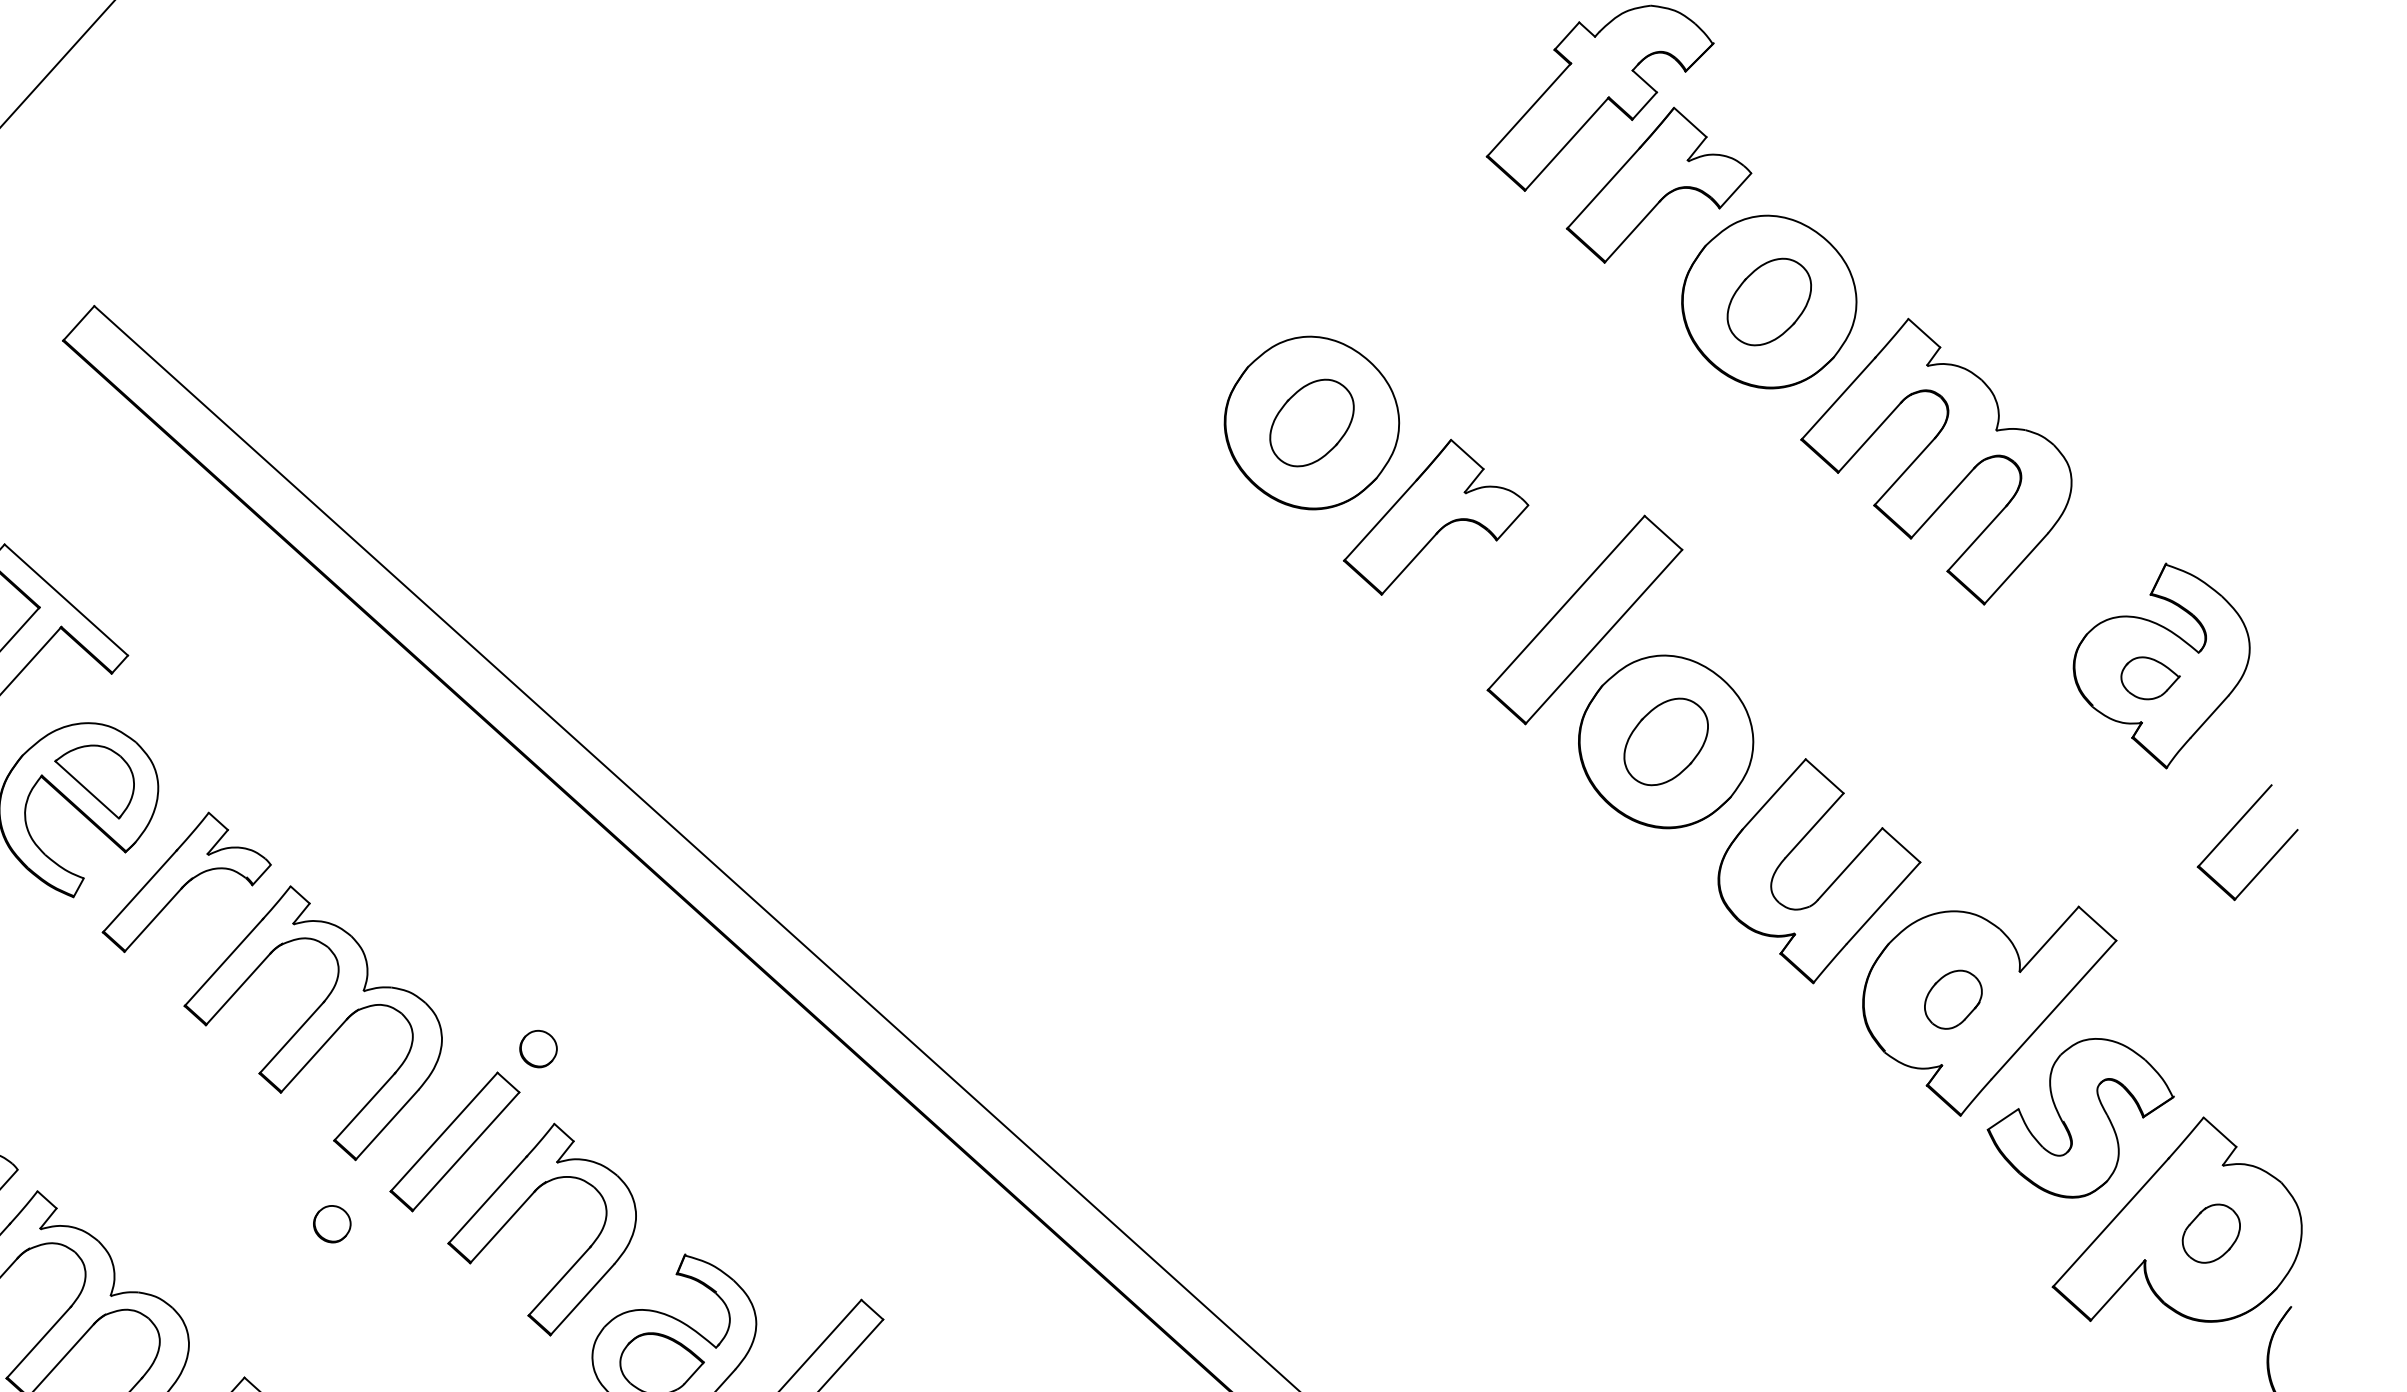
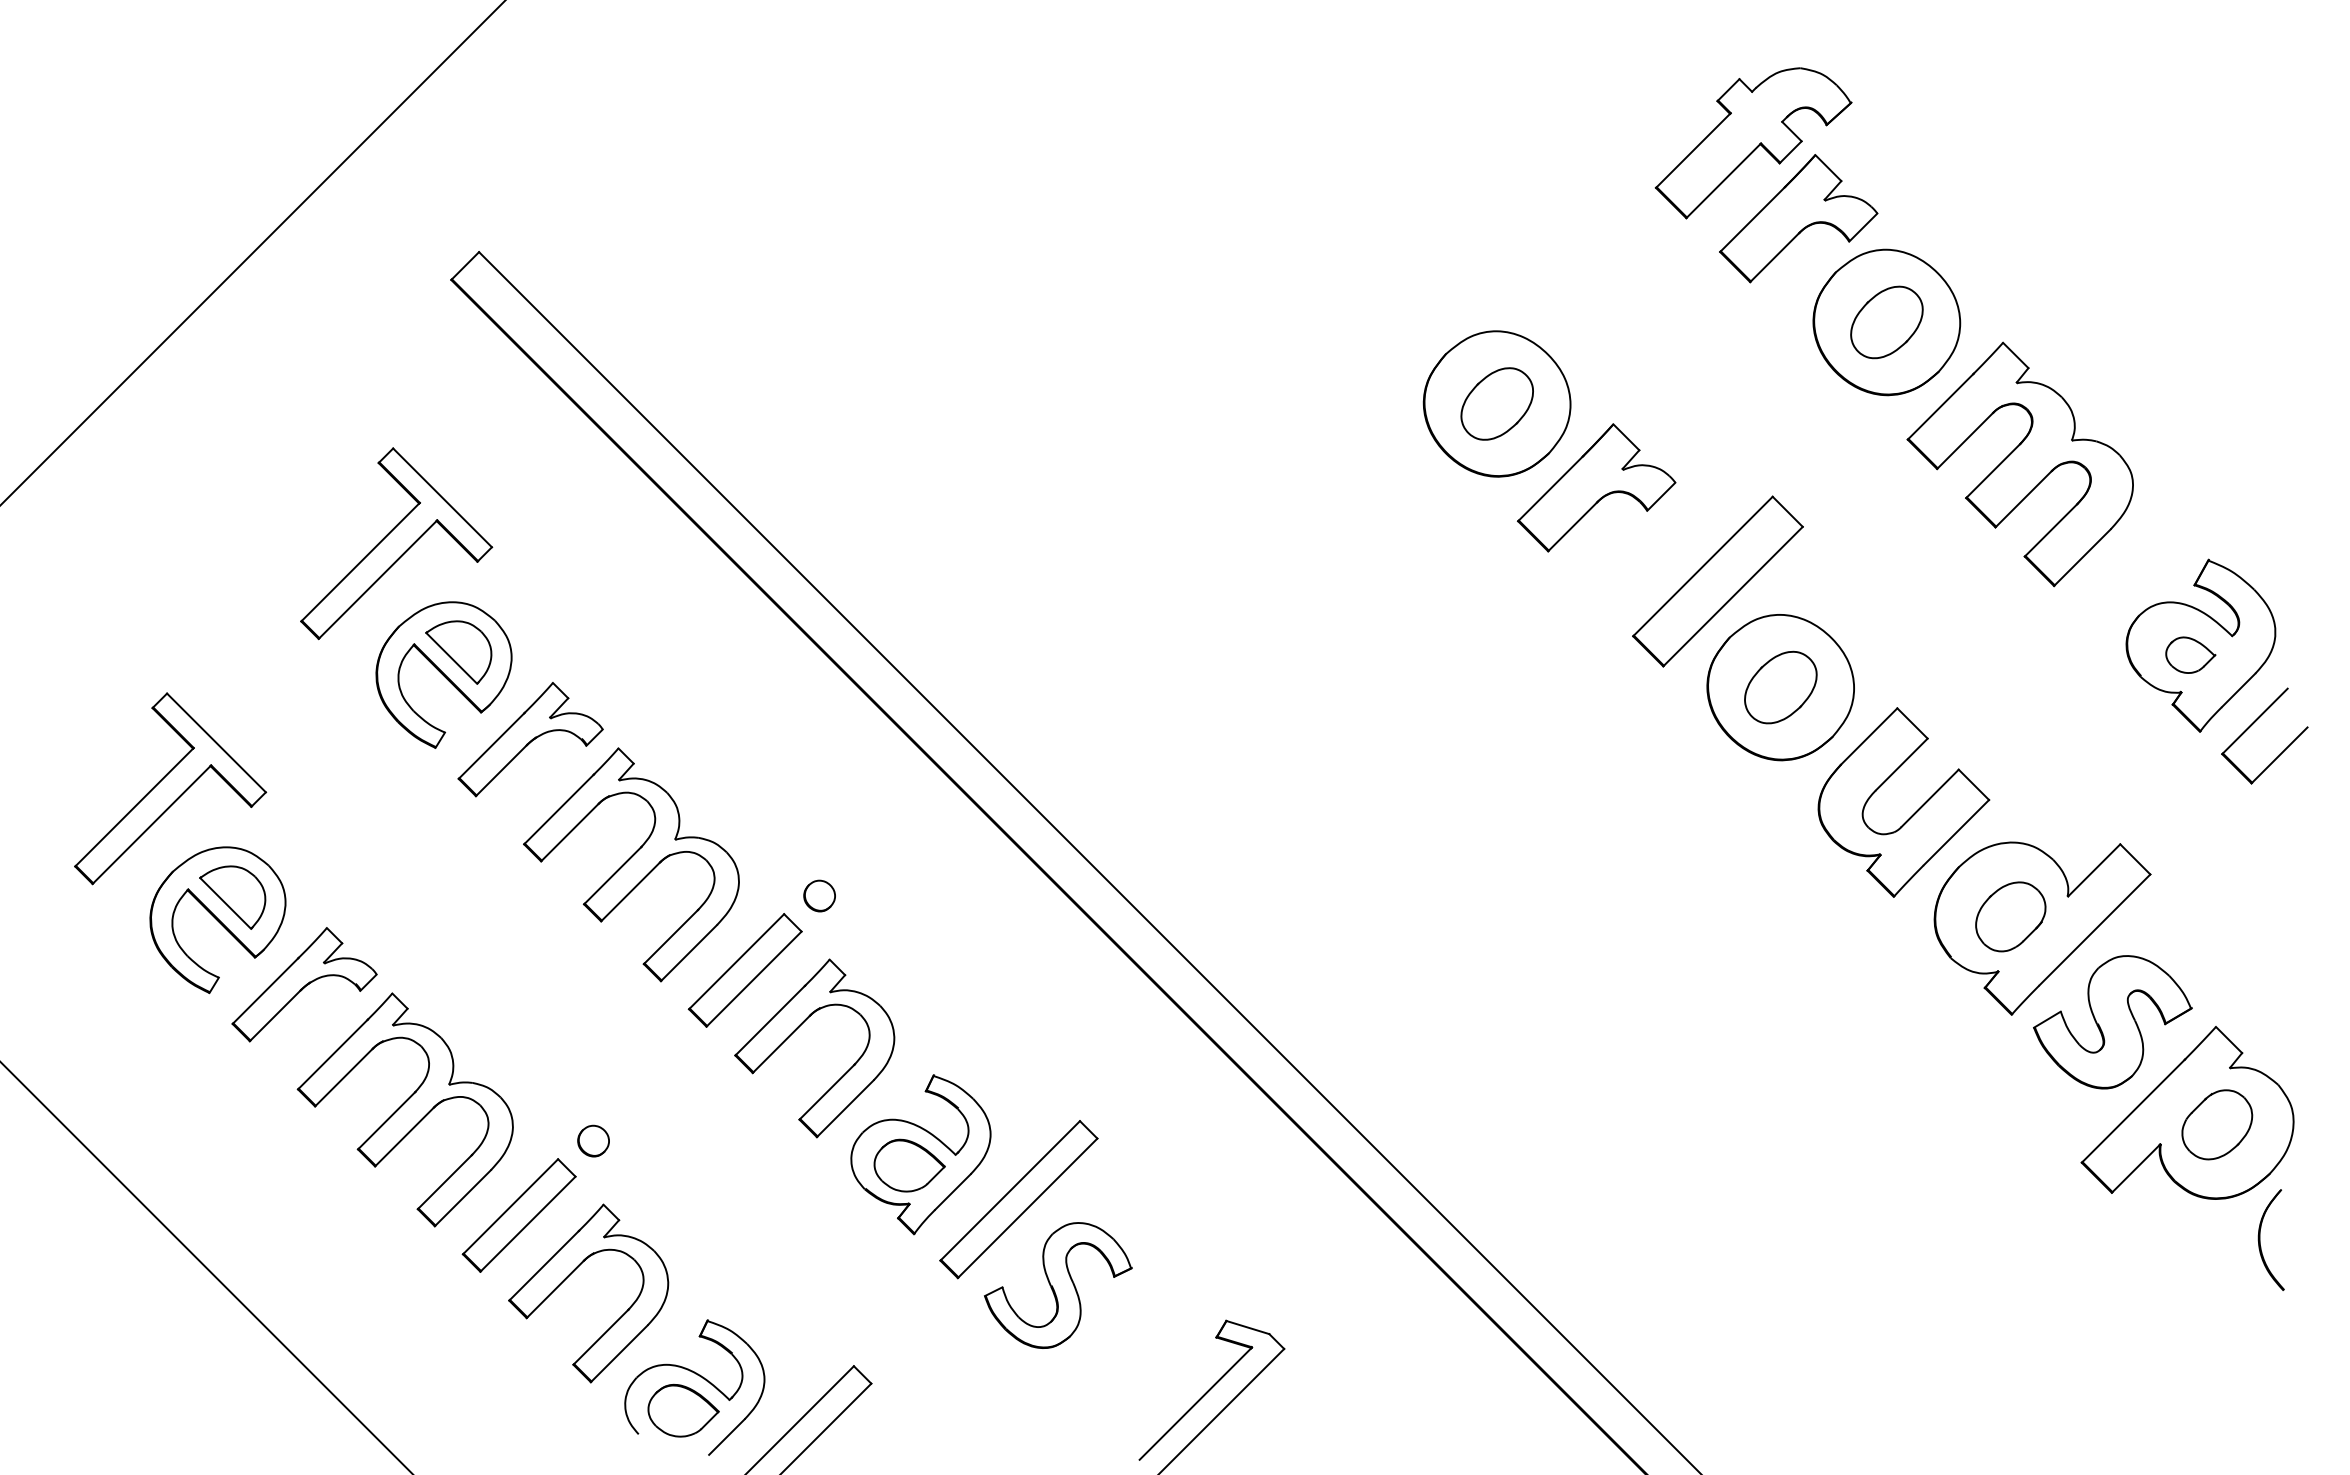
part: (2233, 829) -> (2253, 724), moved
part: (1952, 999) -> (2010, 916), size x1.43
part: (332, 1223) -> (593, 1140), moved
part: (2211, 1233) -> (2217, 1124), size x1.43

